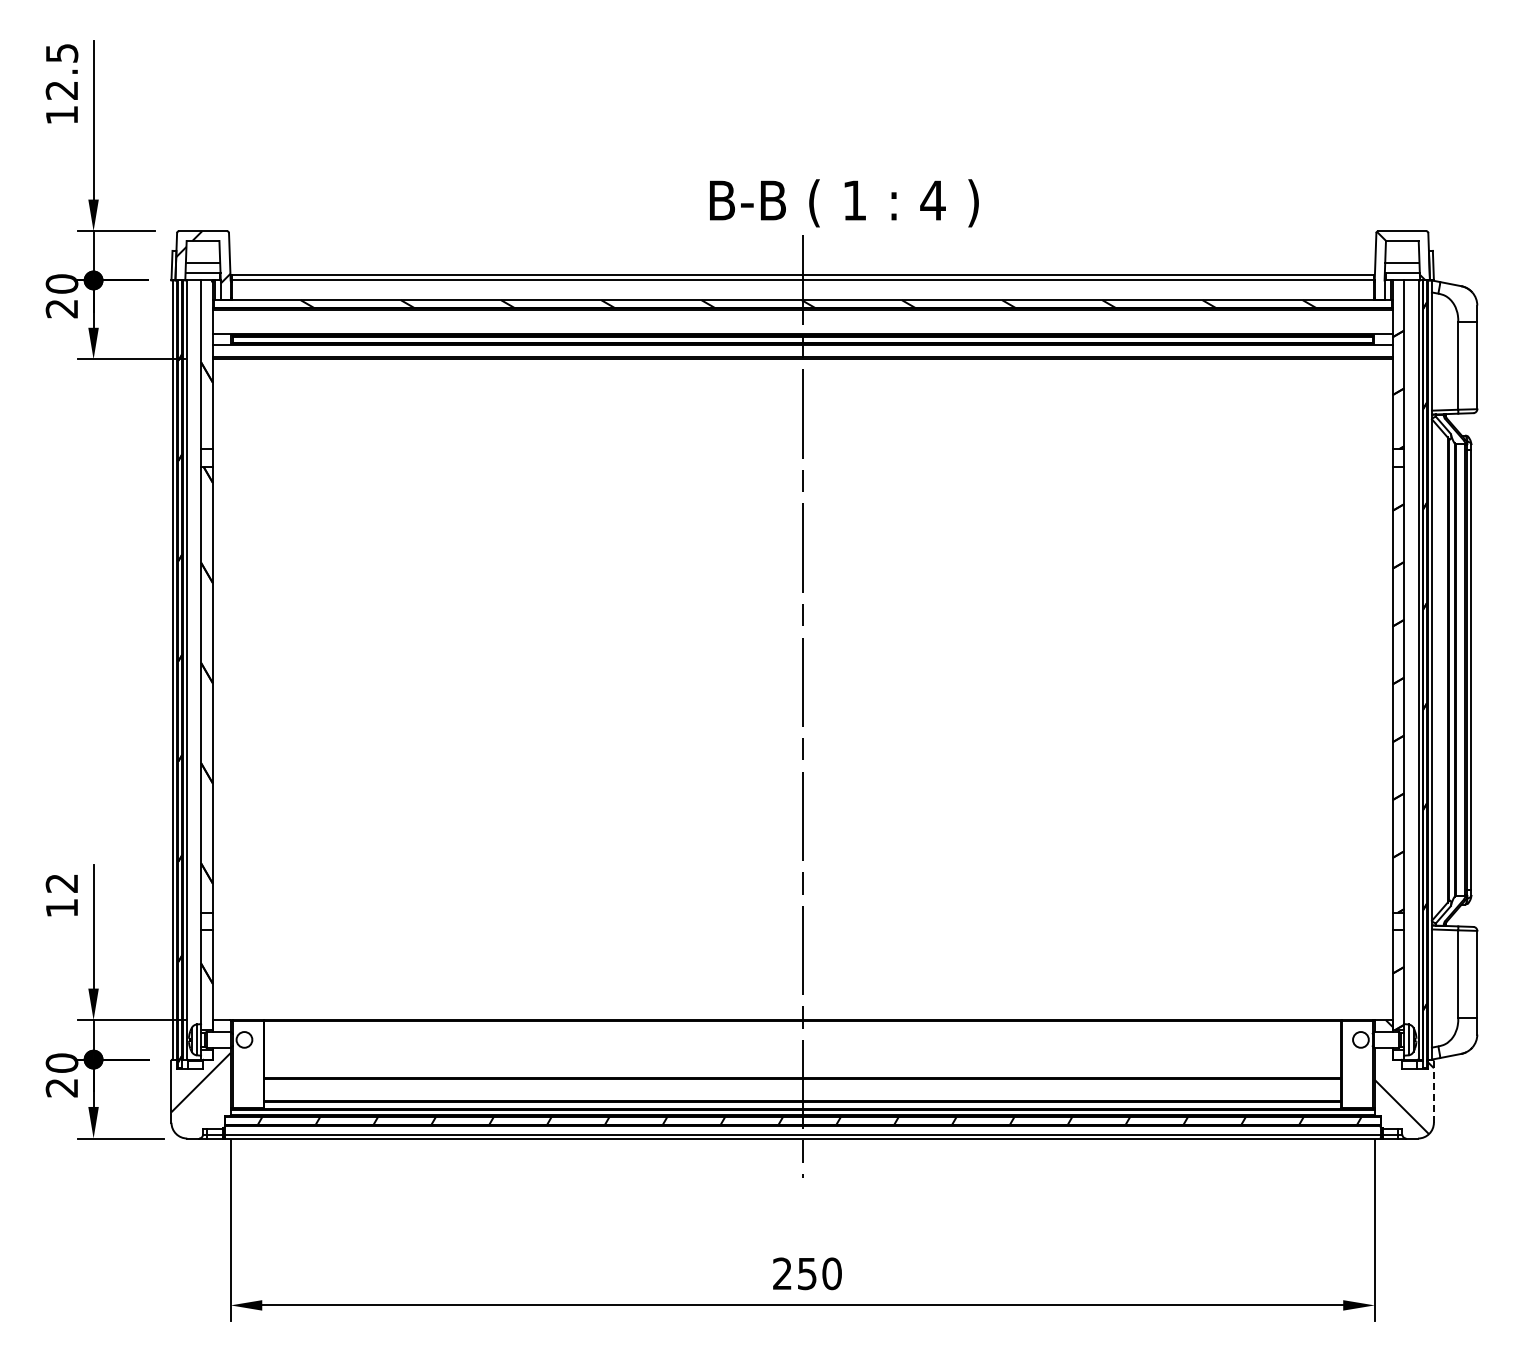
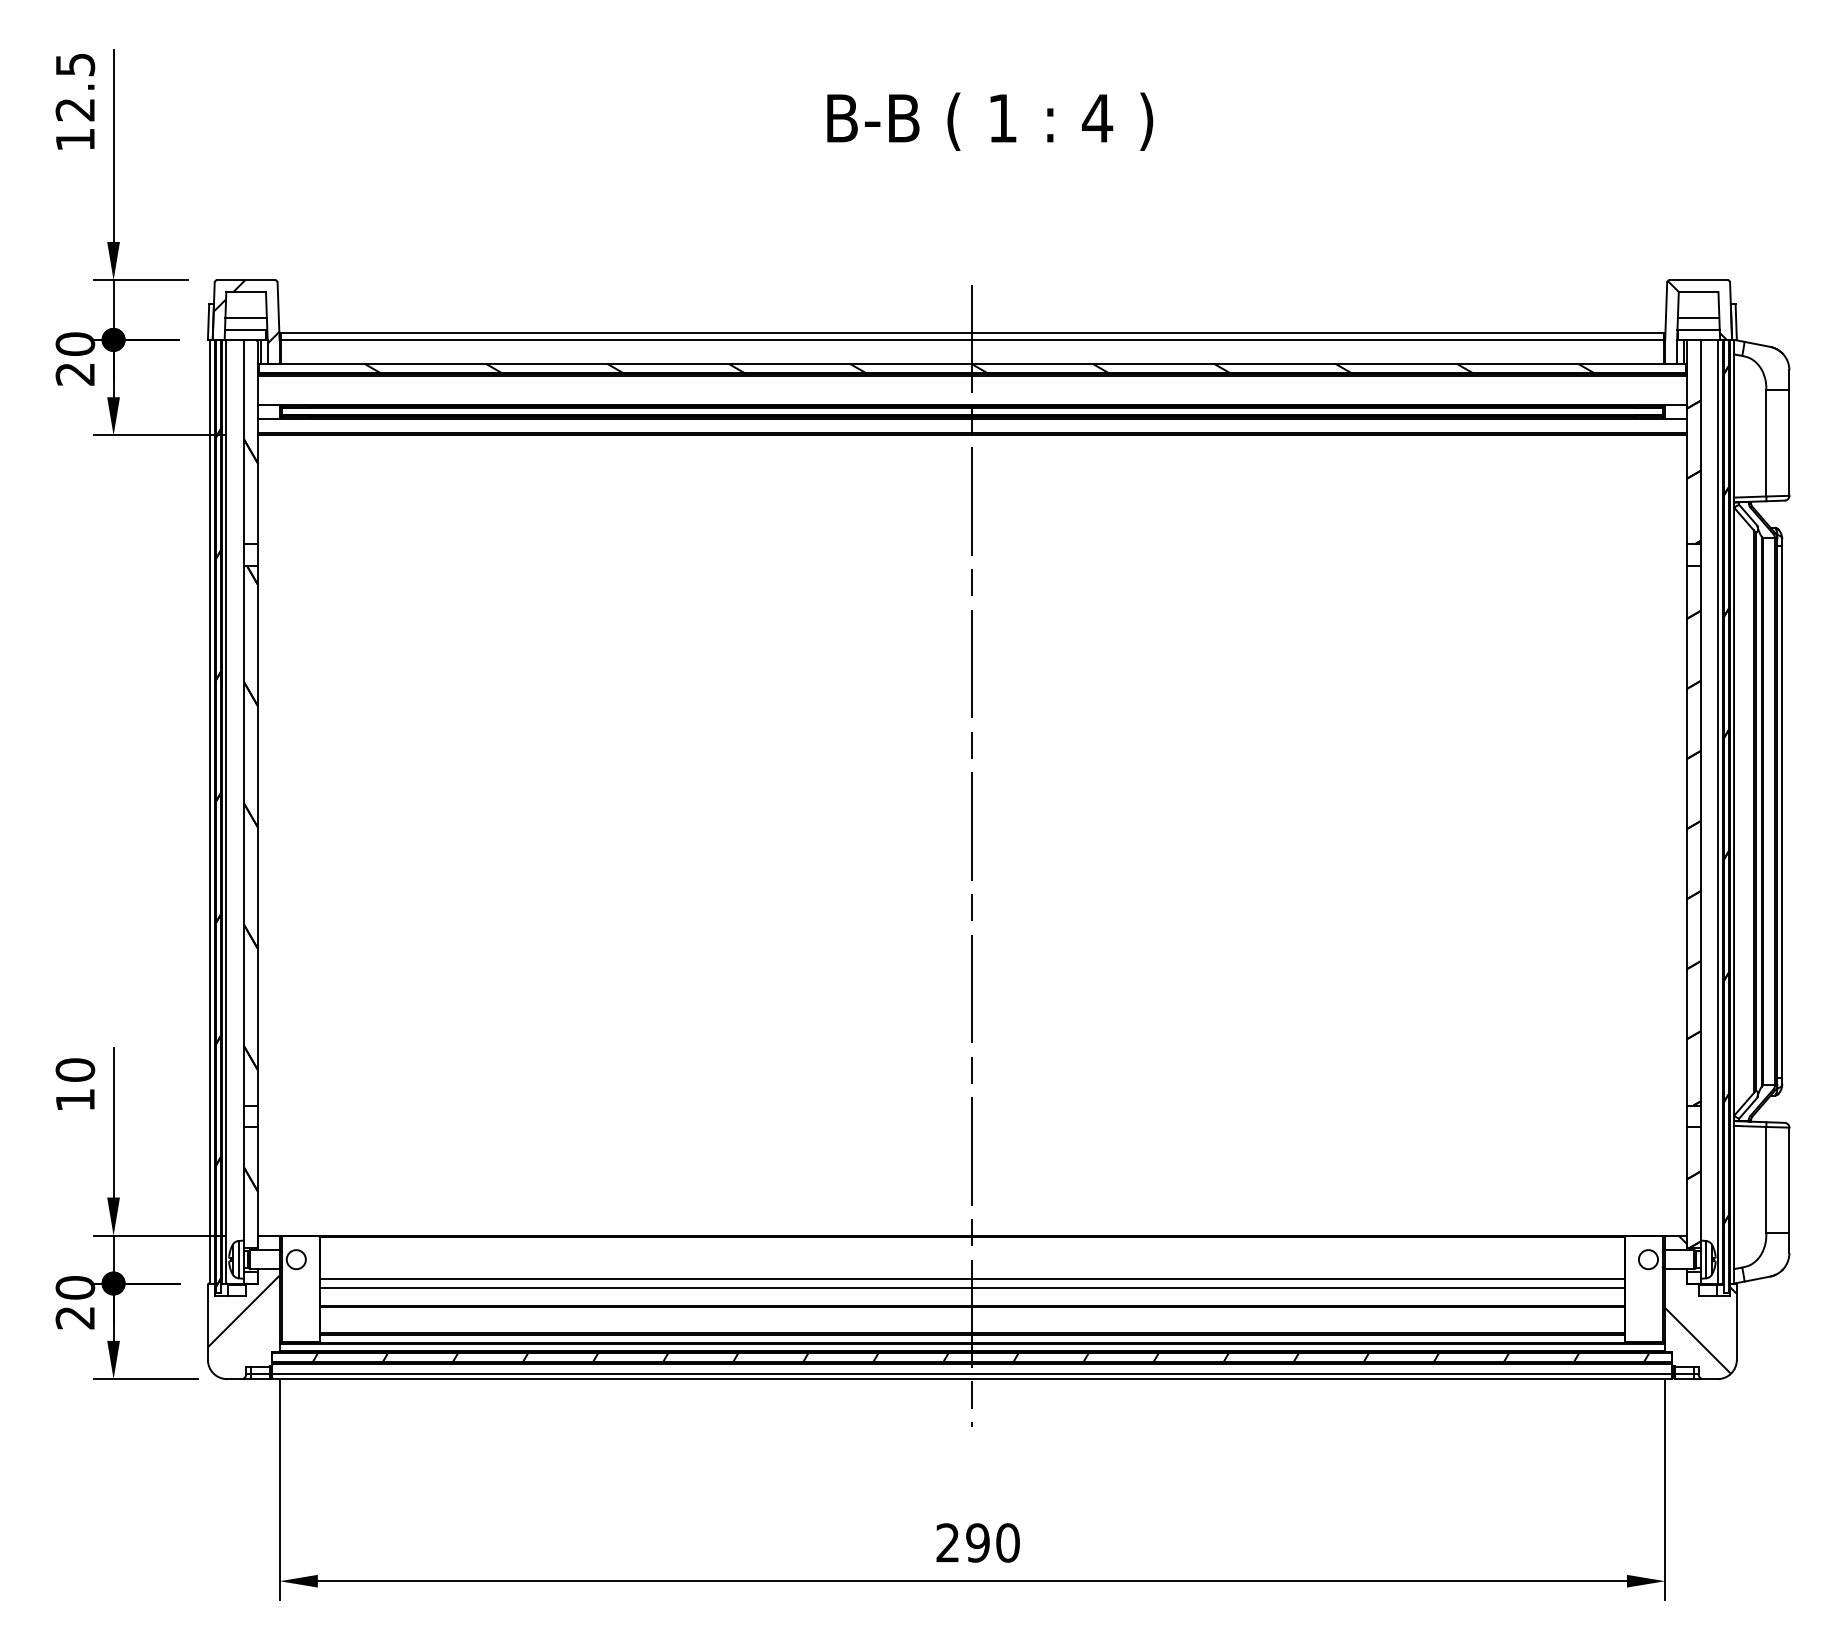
text: (844, 203) -> (990, 121), moved
text: (61, 883) -> (74, 1070), 12 -> 10
line: (802, 1055) -> (972, 1278), added
line: (802, 1063) -> (972, 1288), added
line: (1433, 1091) -> (1736, 1322), dashed -> solid
text: (806, 1273) -> (976, 1542), 250 -> 290

